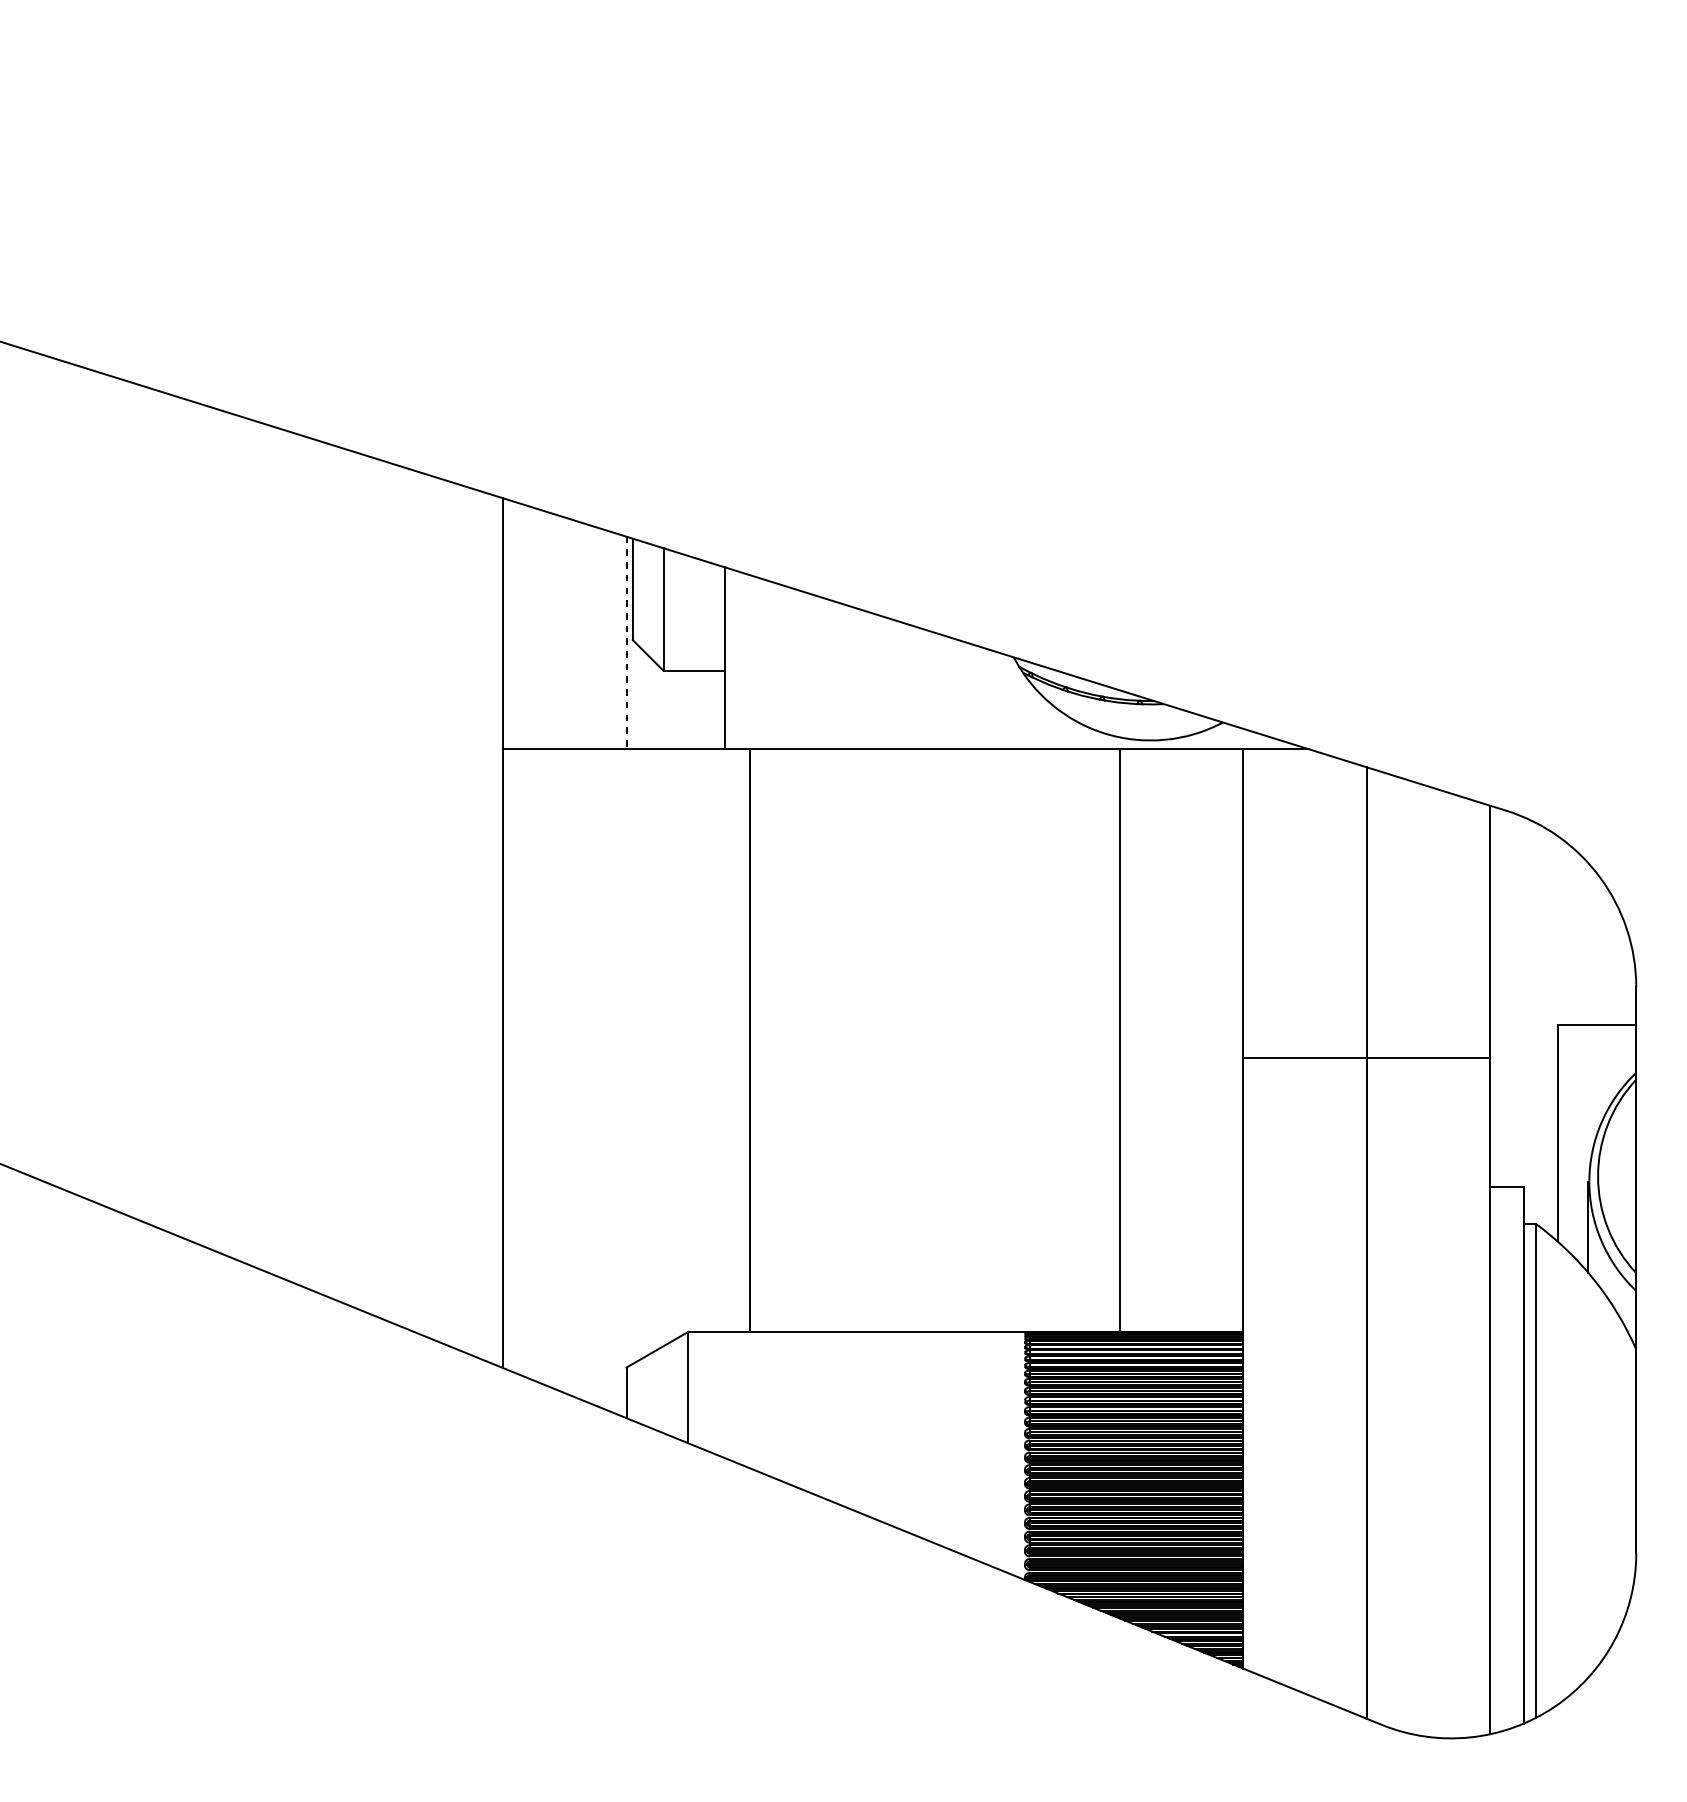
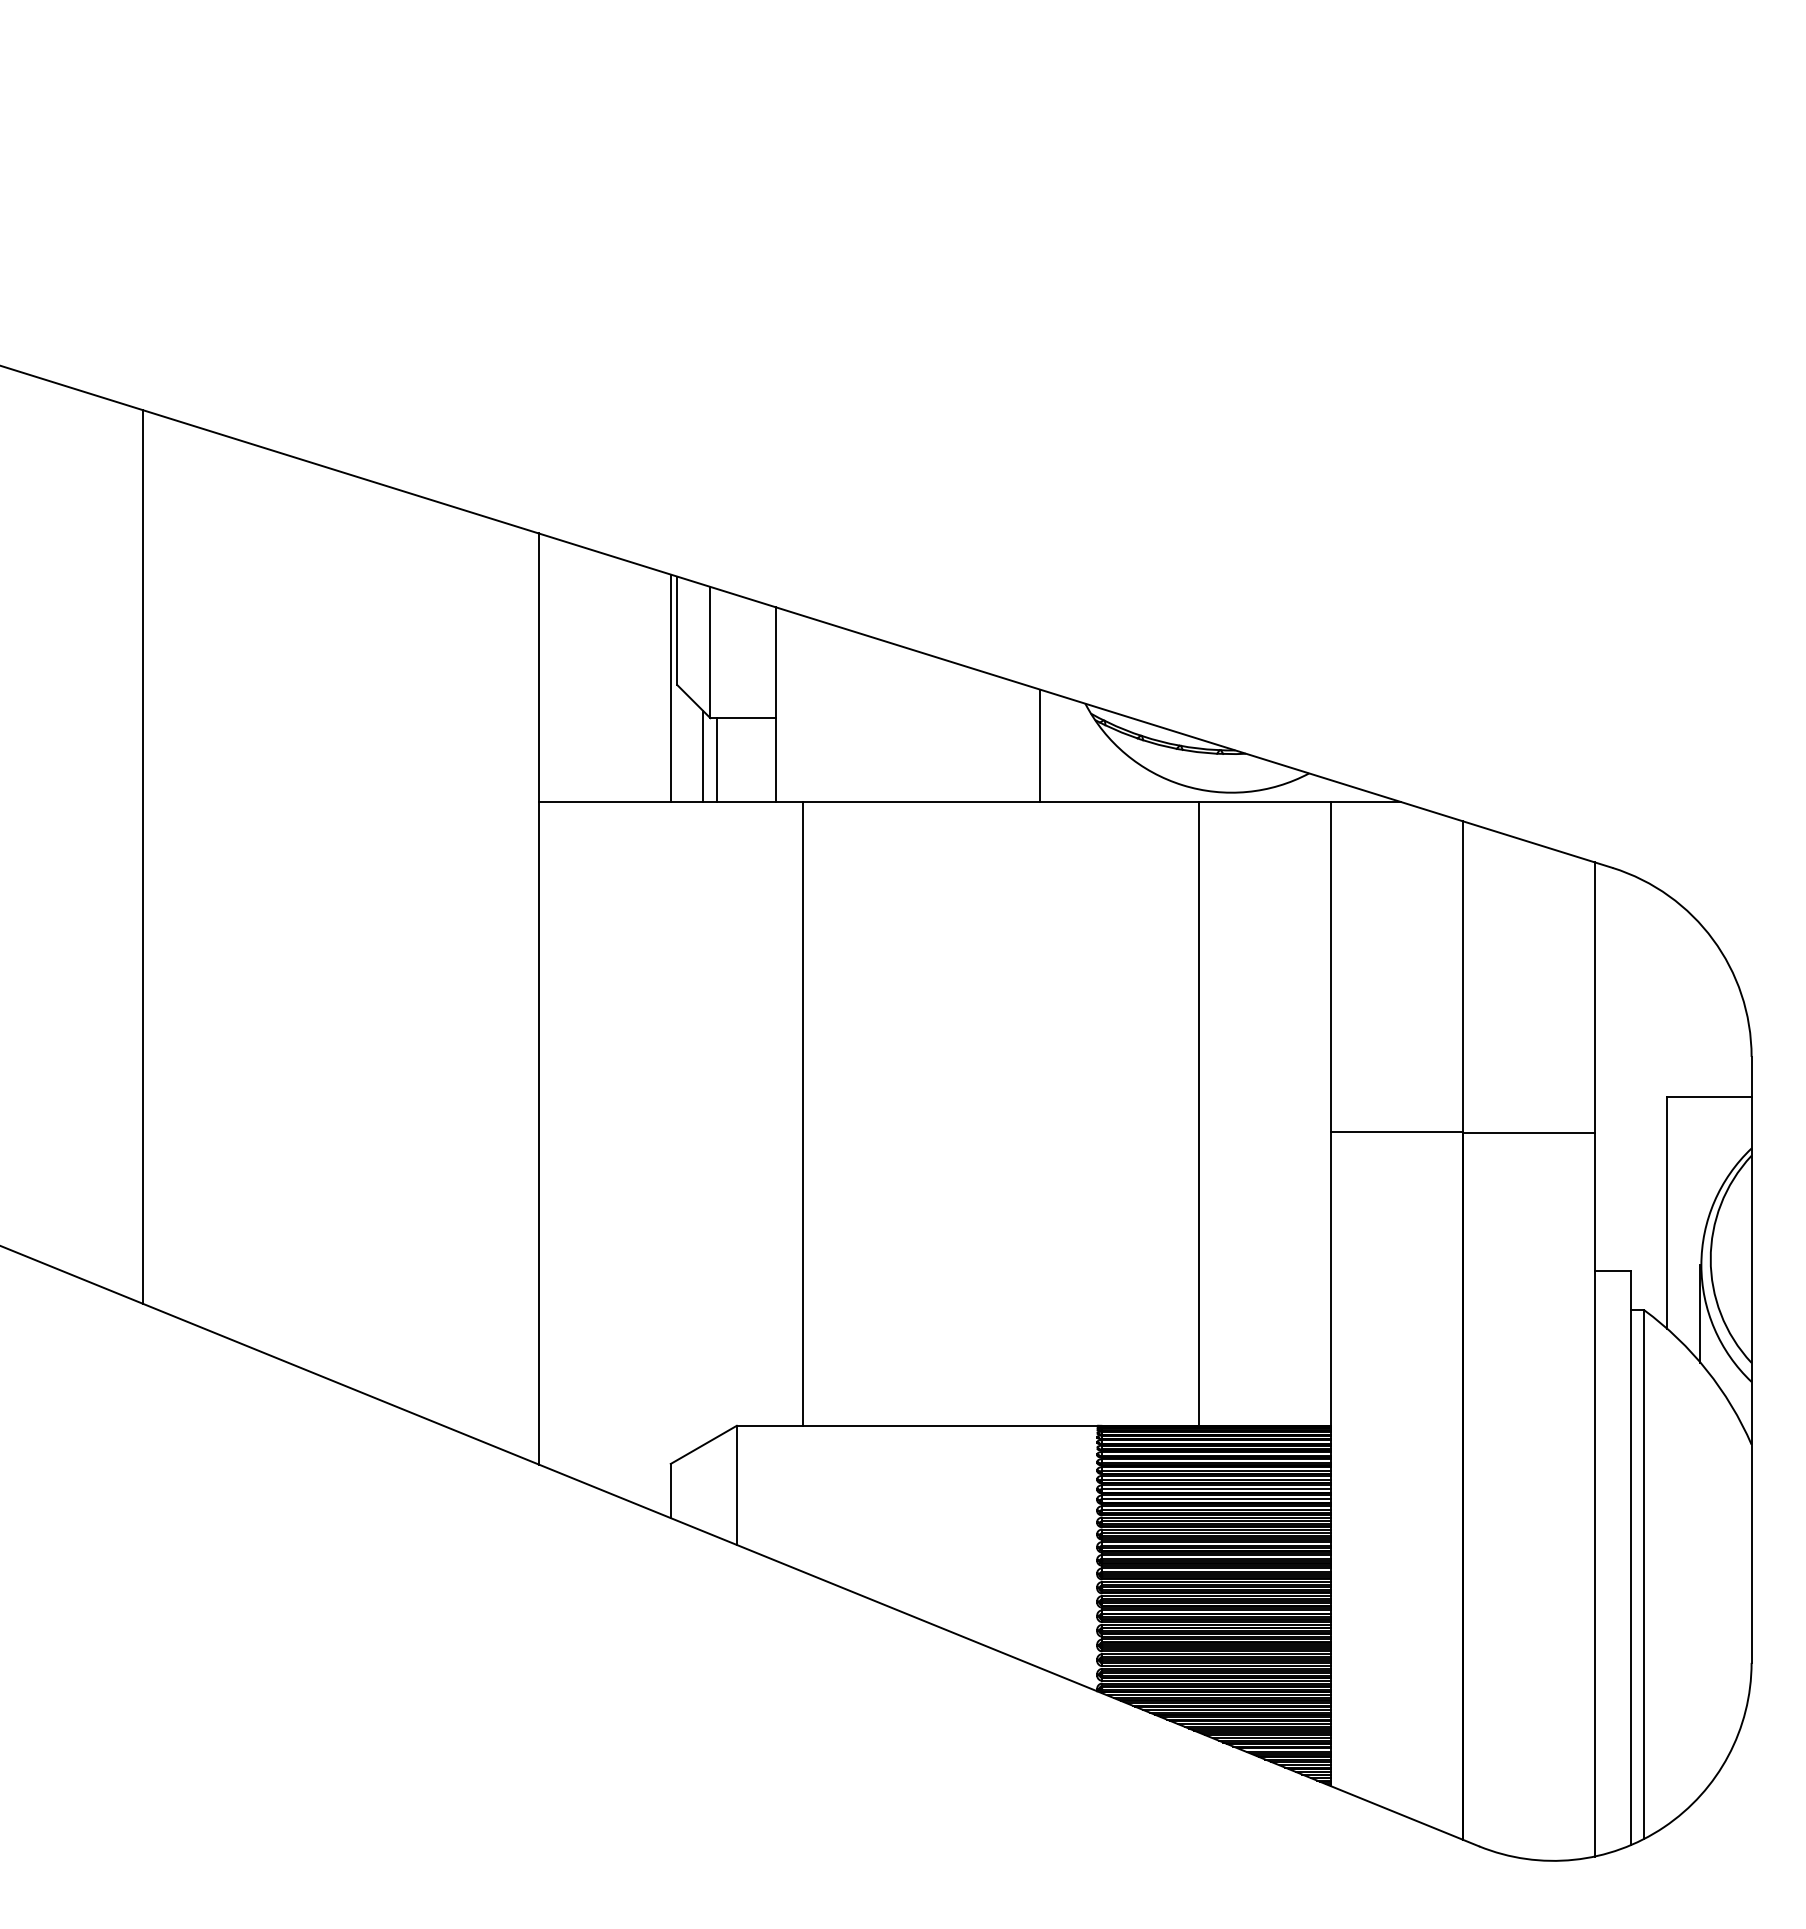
line: (626, 643) -> (670, 688), dashed -> solid
line: (971, 696) -> (1040, 745), added
line: (656, 706) -> (702, 756), added
line: (669, 710) -> (716, 760), added
line: (133, 800) -> (142, 856), added

